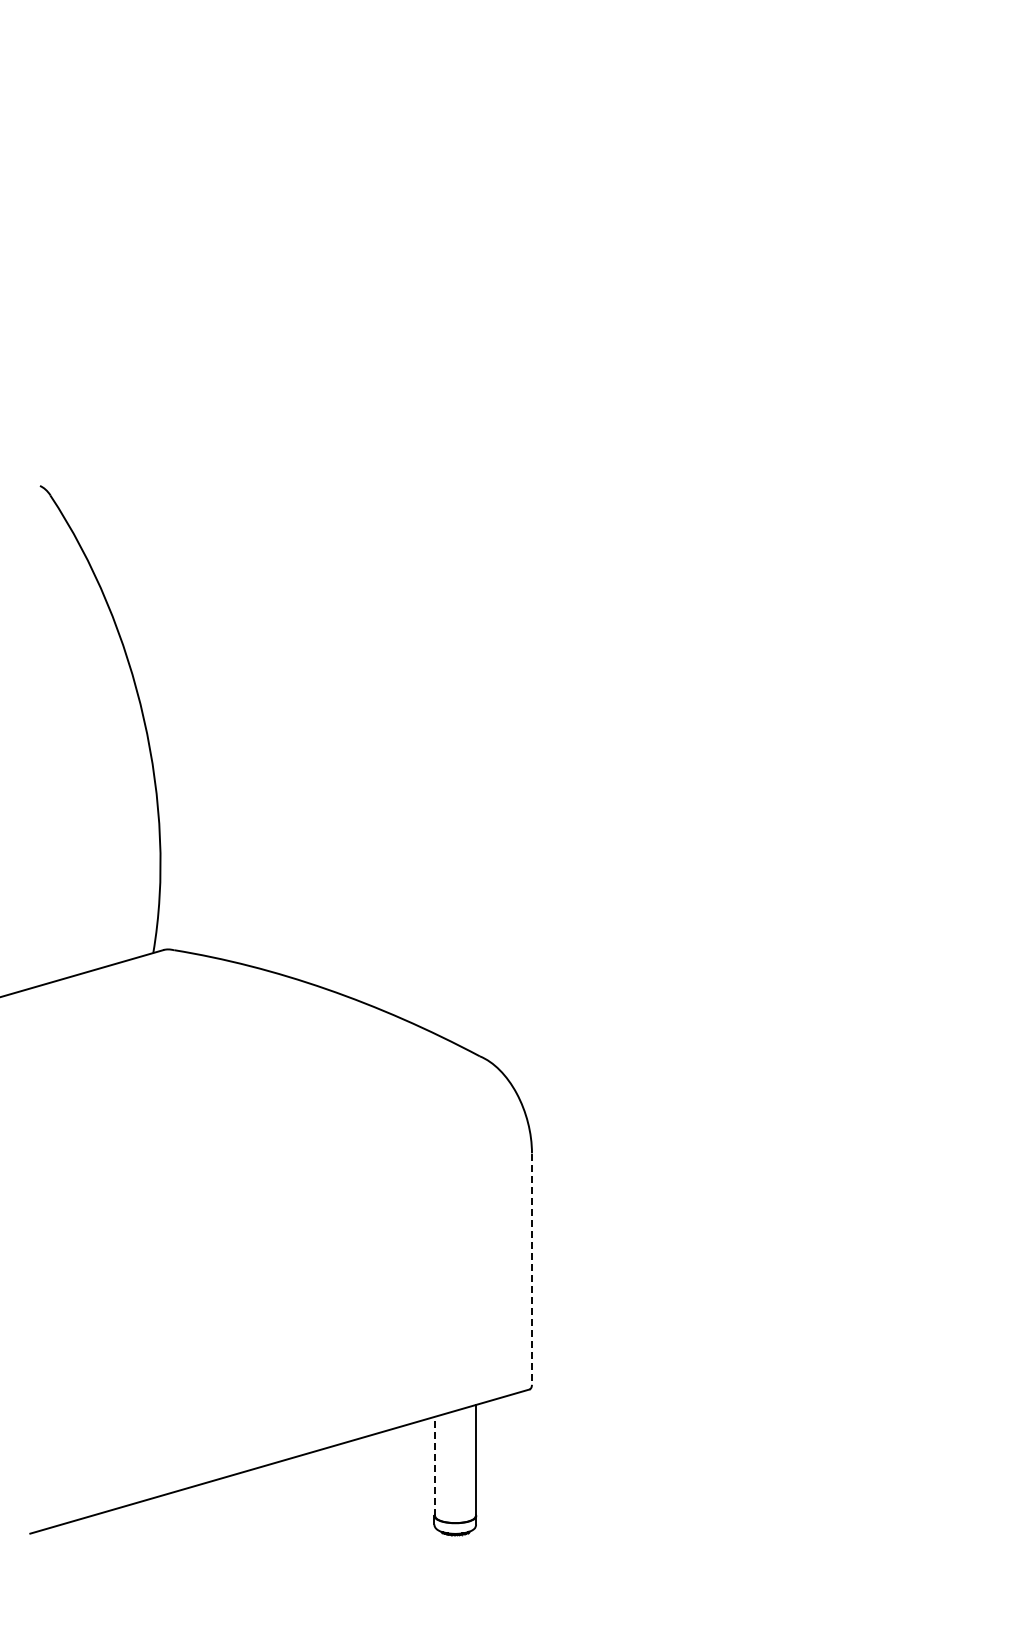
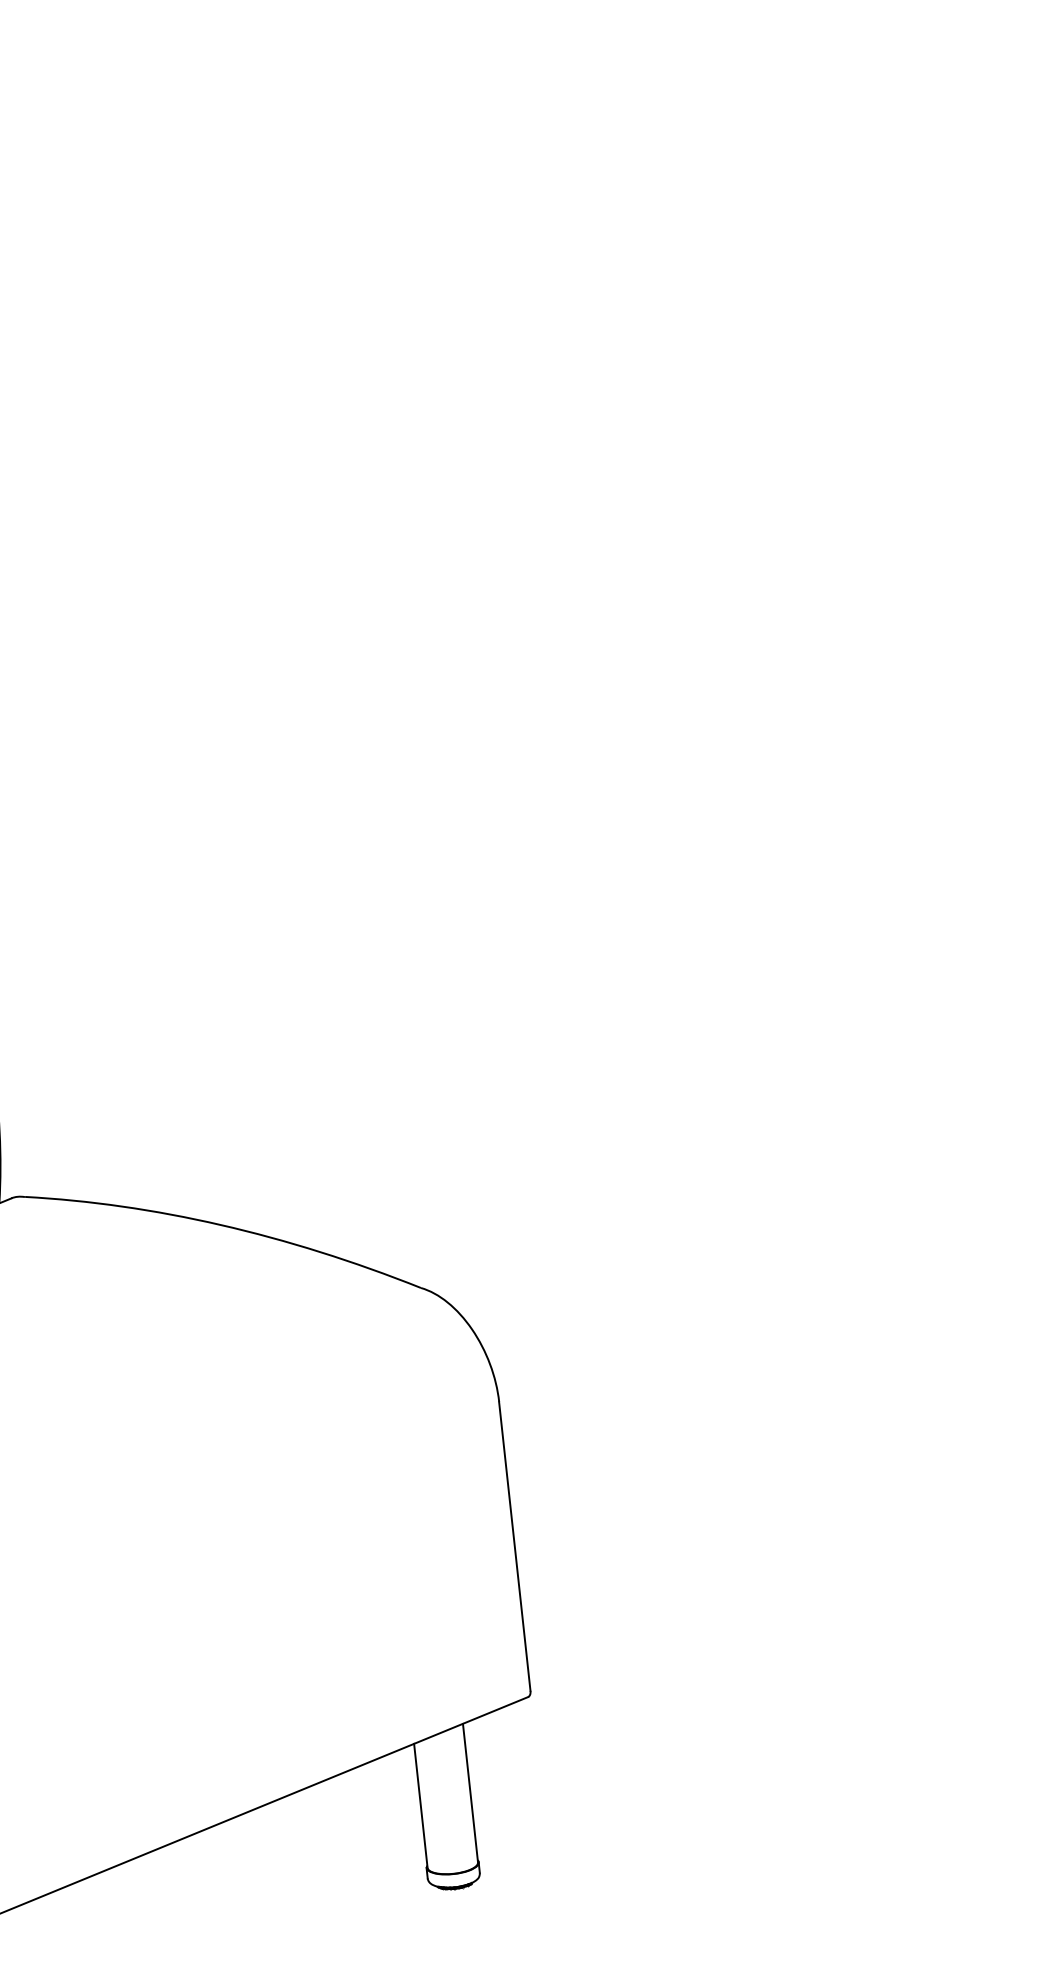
line: (531, 1269) -> (514, 1547), dashed -> solid
line: (435, 1466) -> (421, 1805), dashed -> solid

